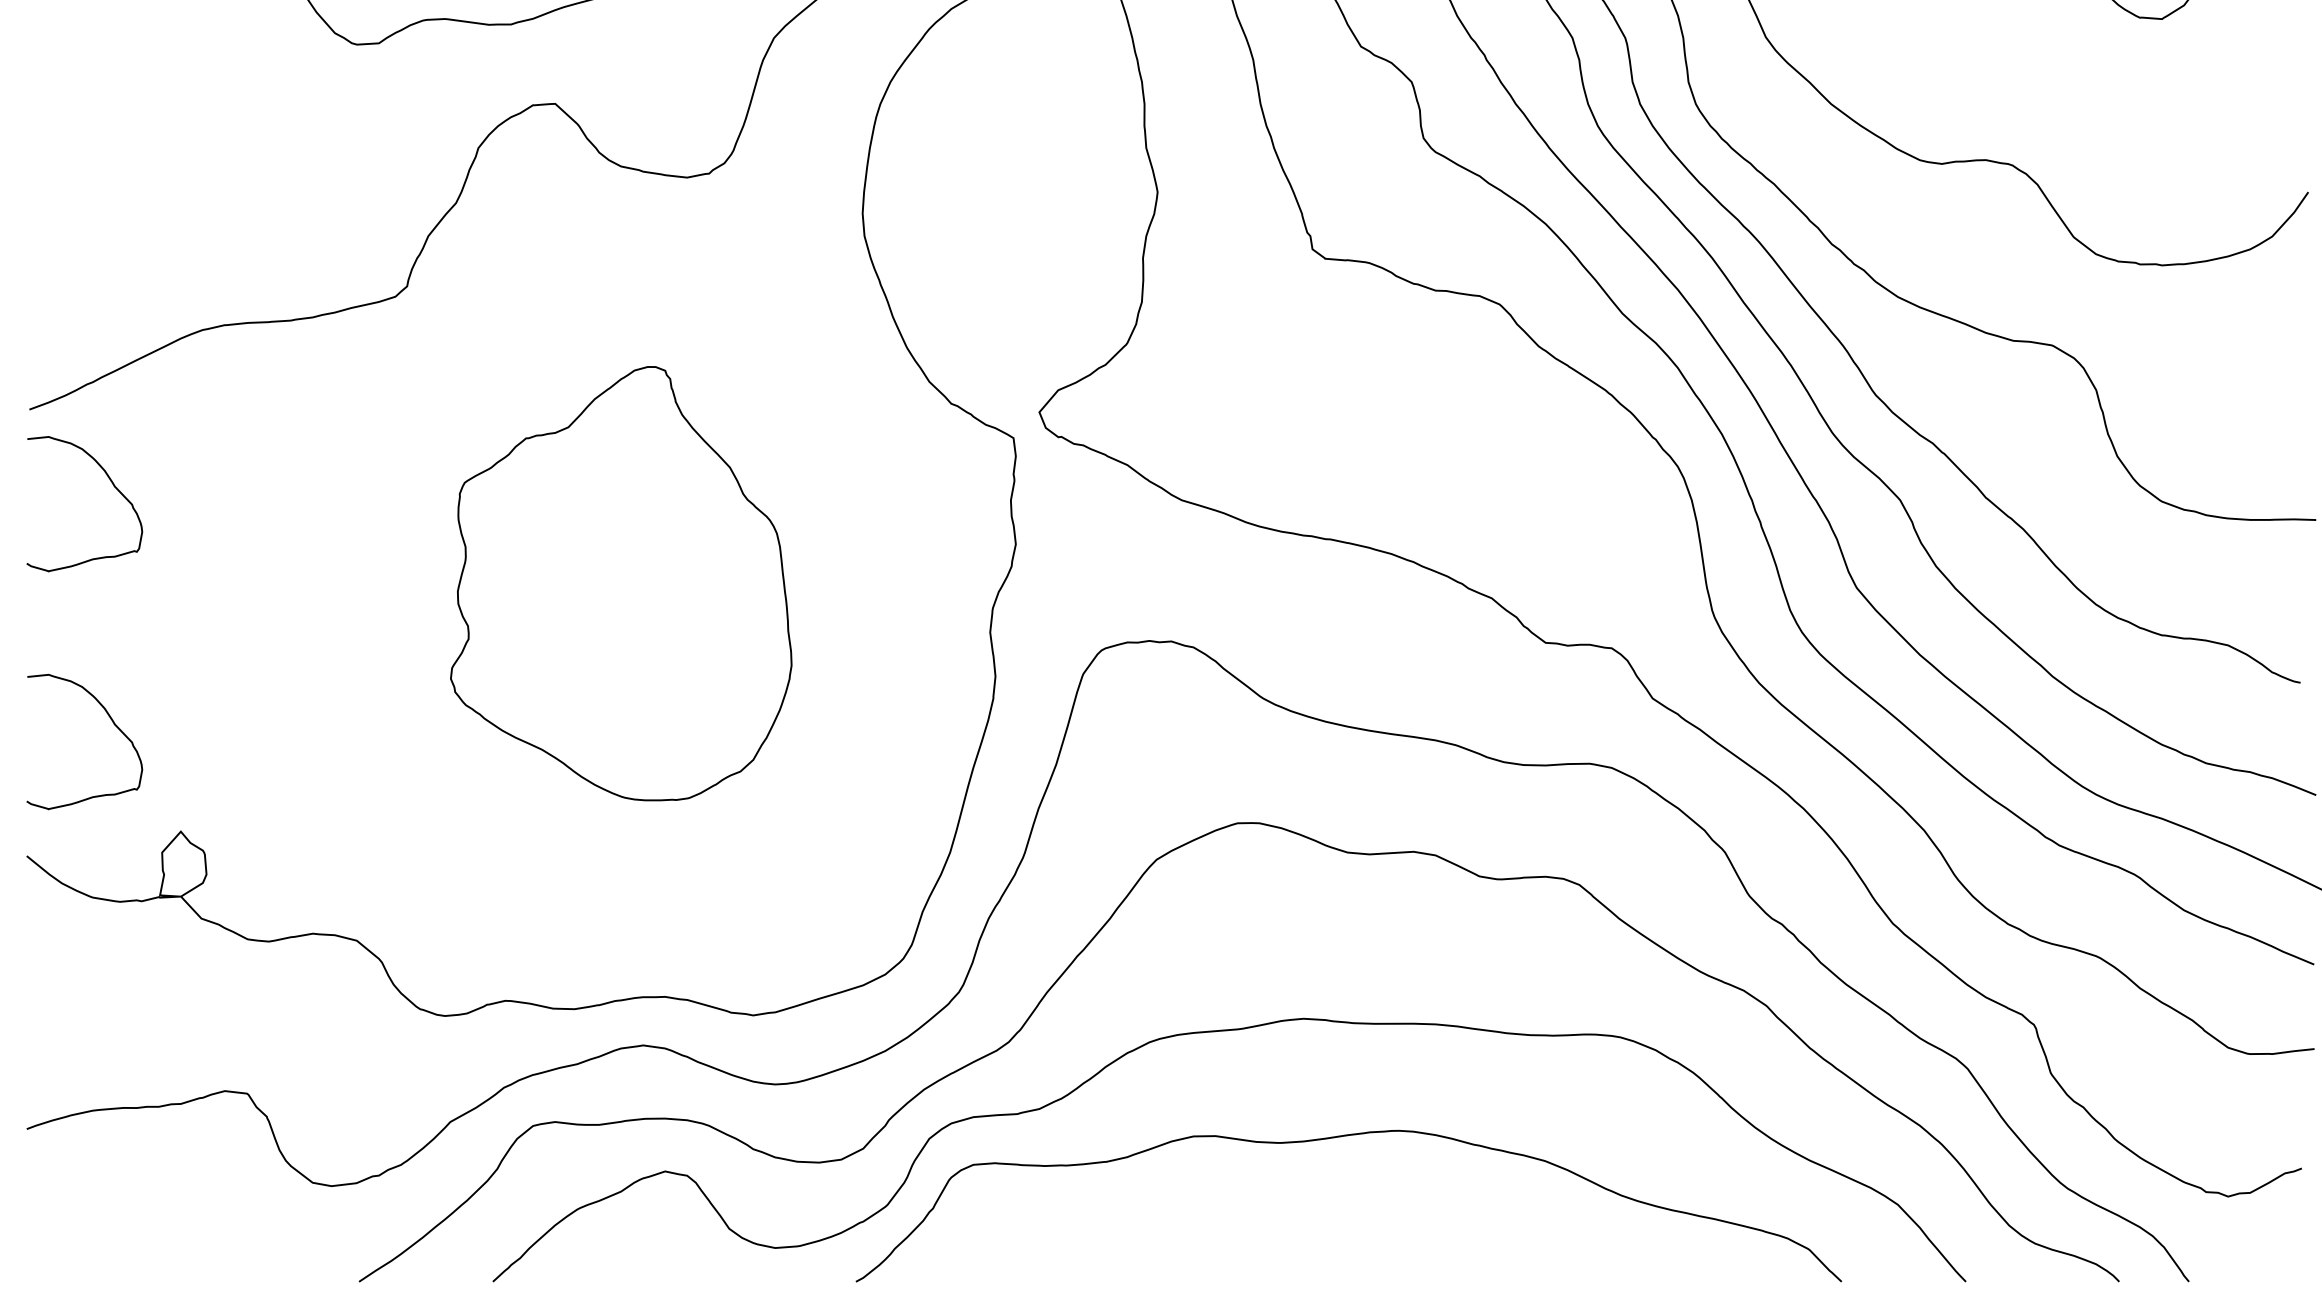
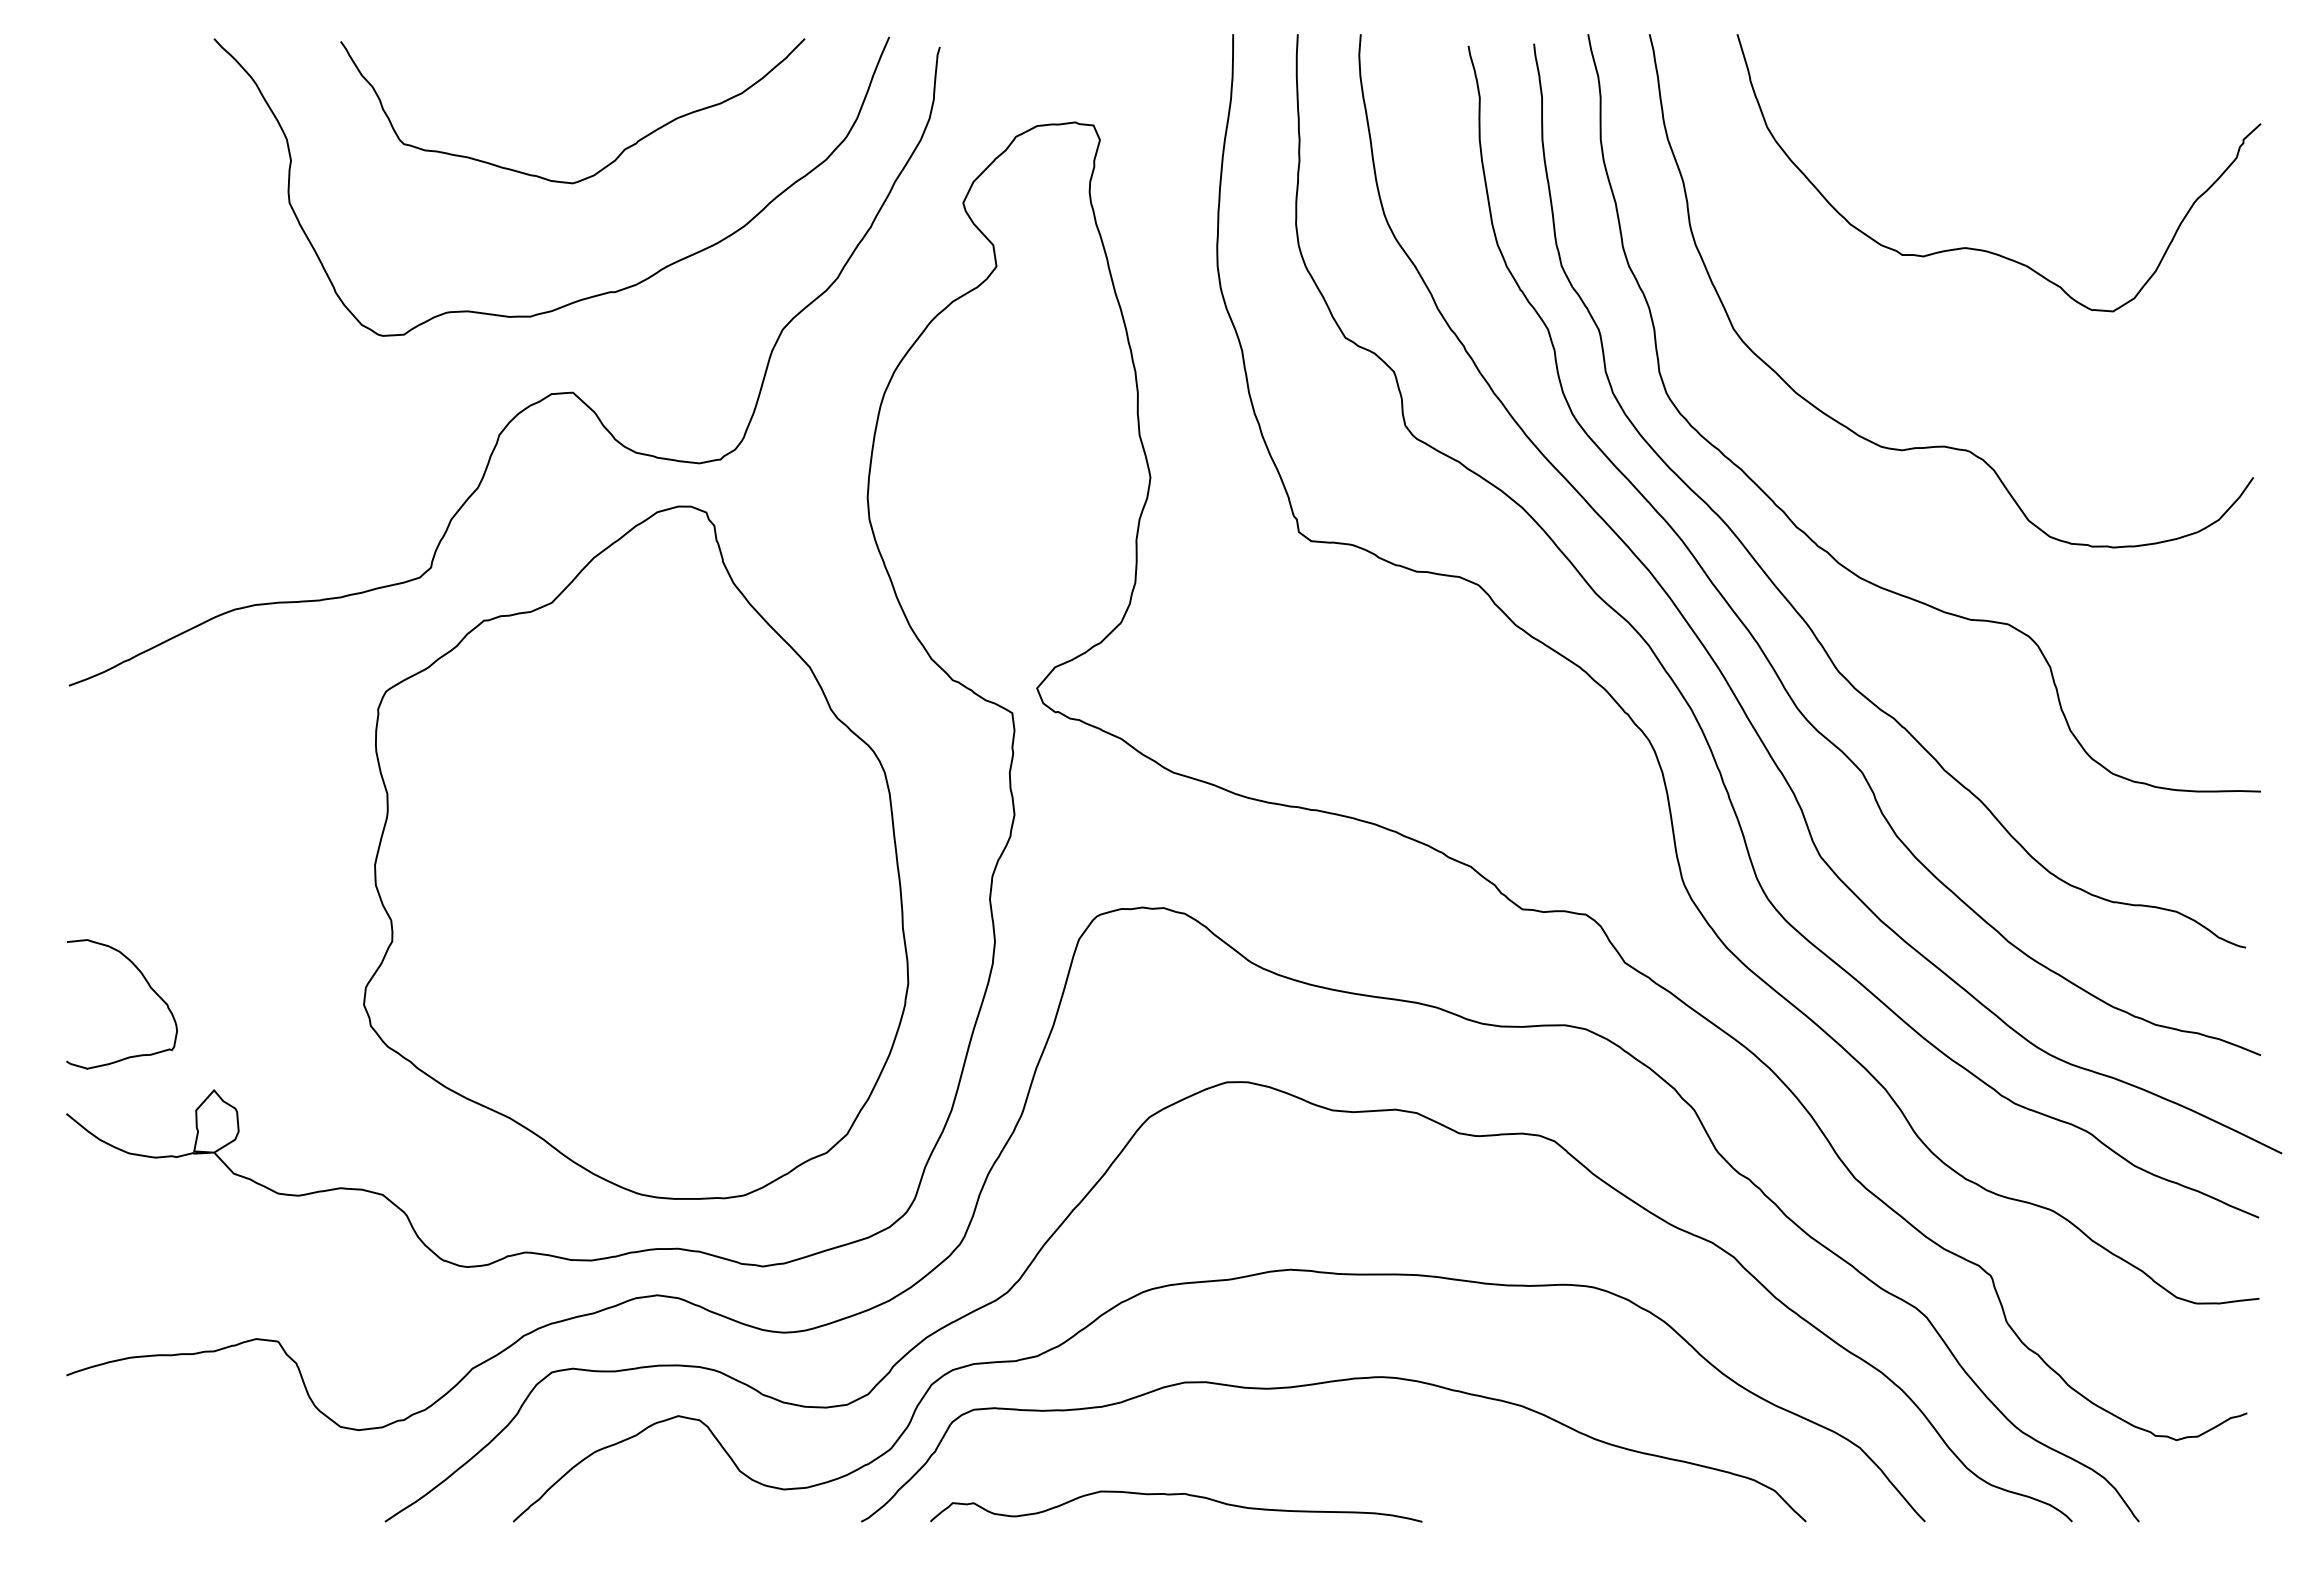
curve: (113, 486) -> (149, 759), removed
part: (621, 583) -> (636, 852), size x1.67
curve: (1184, 1254) -> (1176, 1495), added

